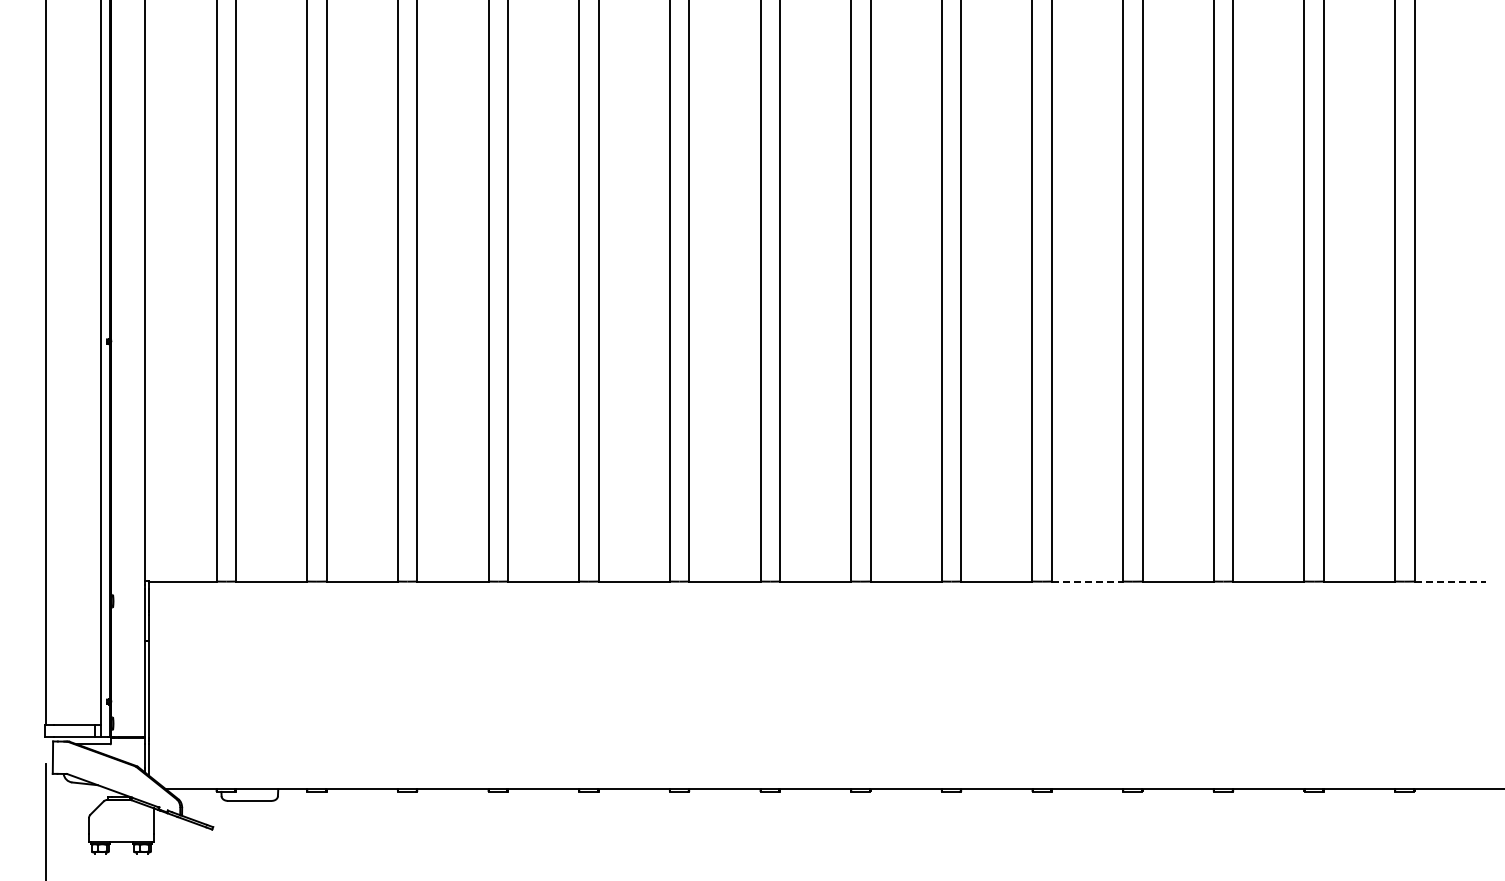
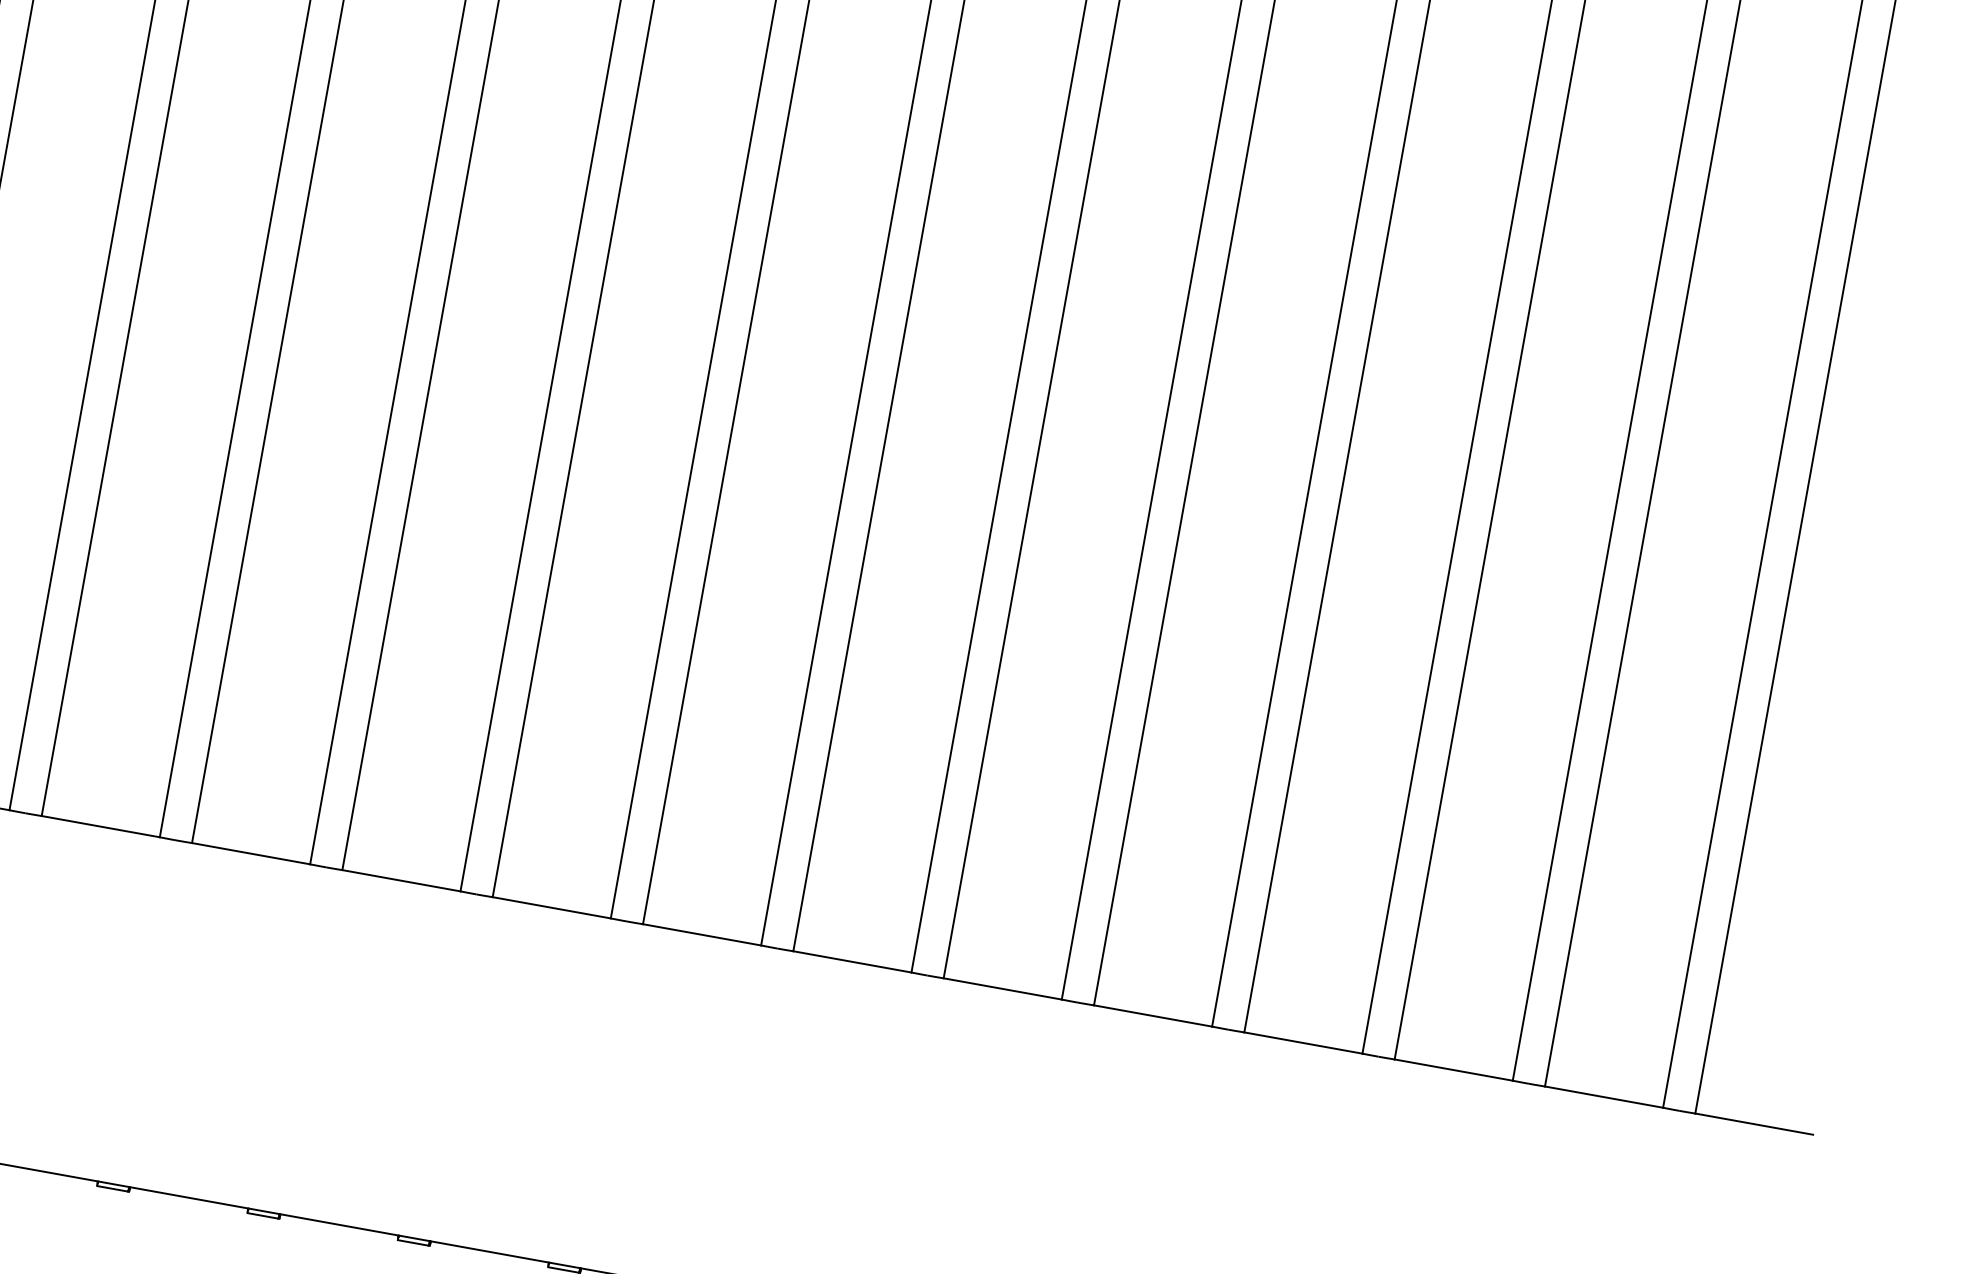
line: (1088, 581) -> (1154, 1016), dashed -> solid
line: (1450, 581) -> (1754, 1124), dashed -> solid

